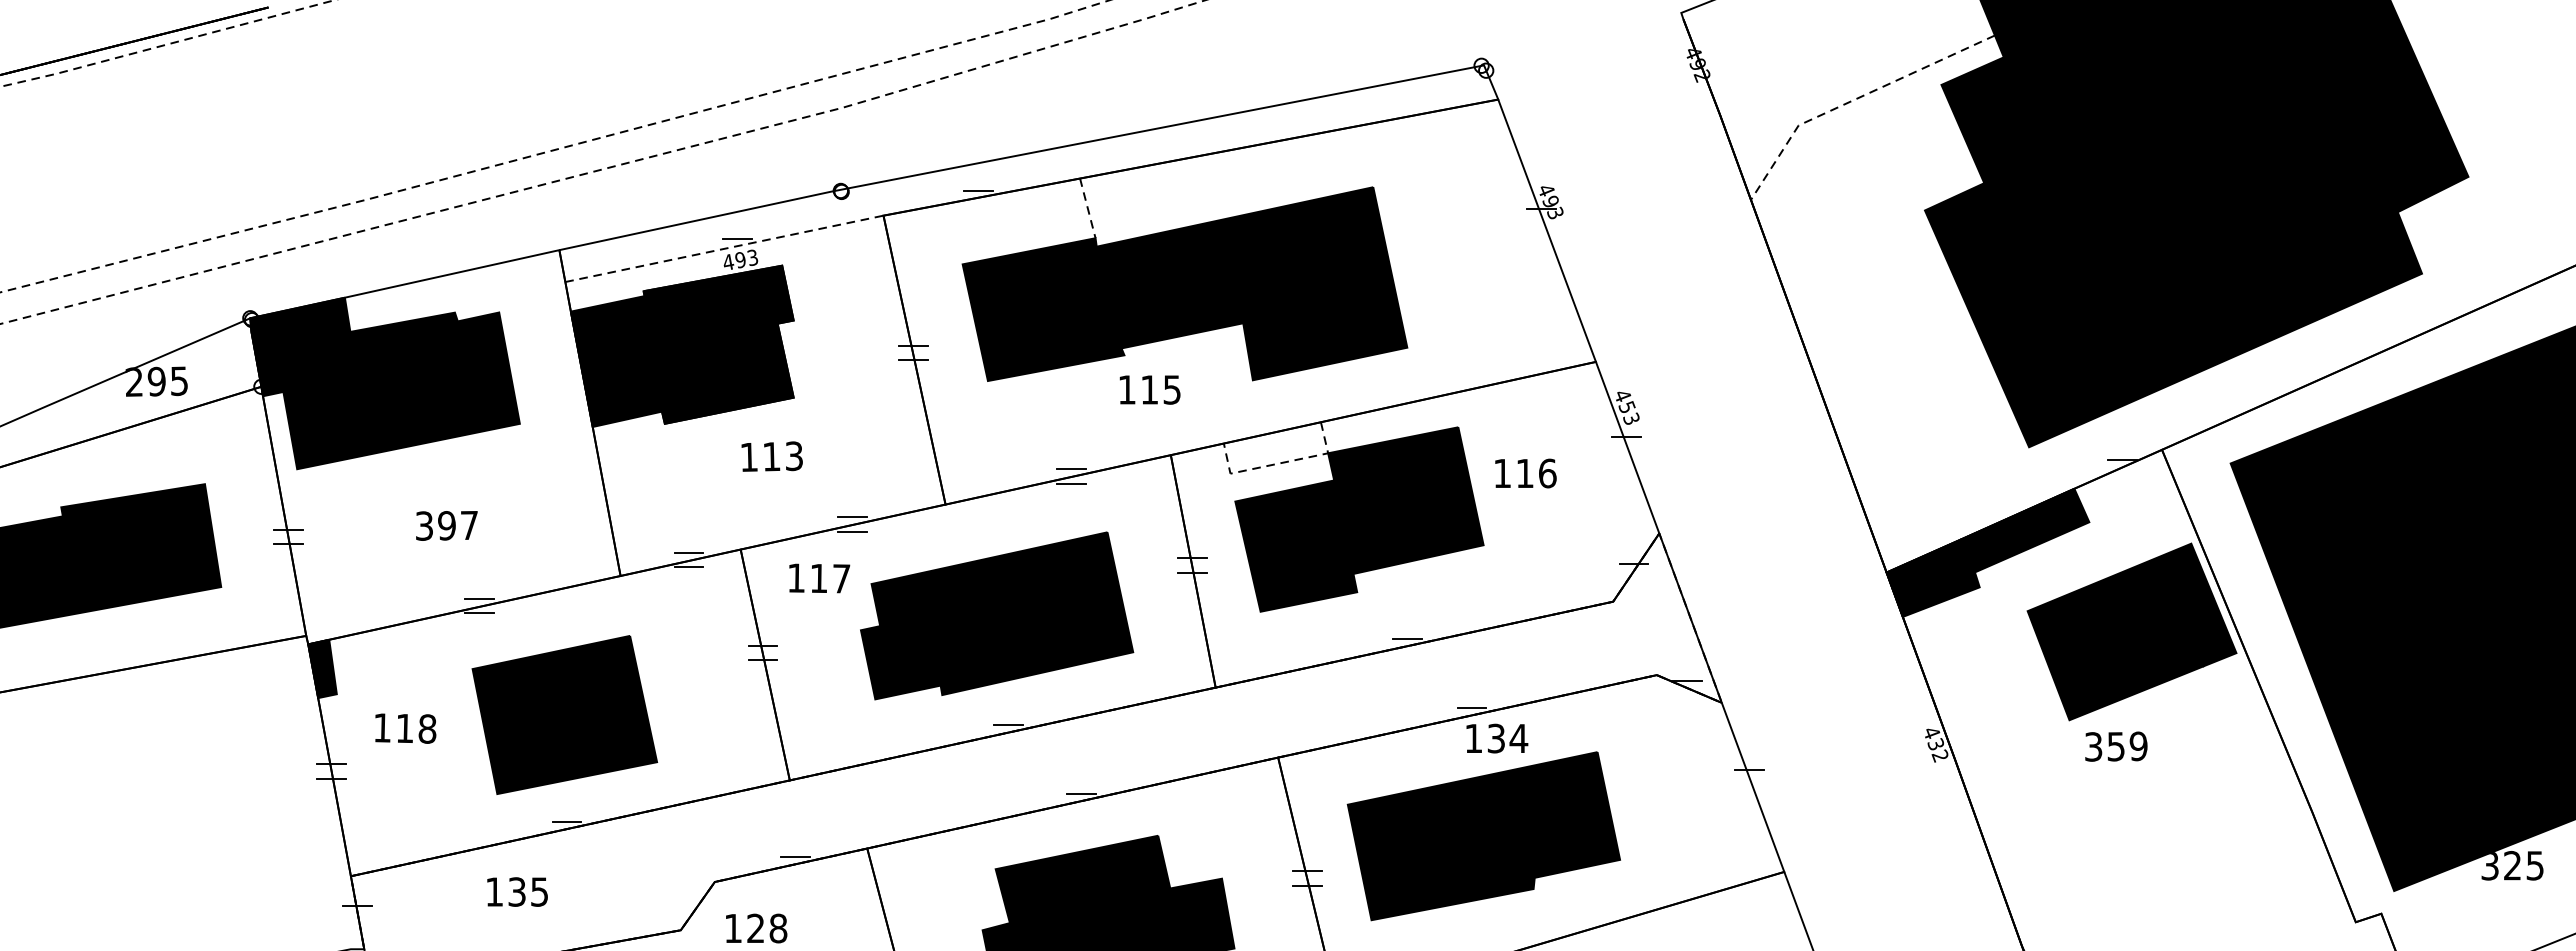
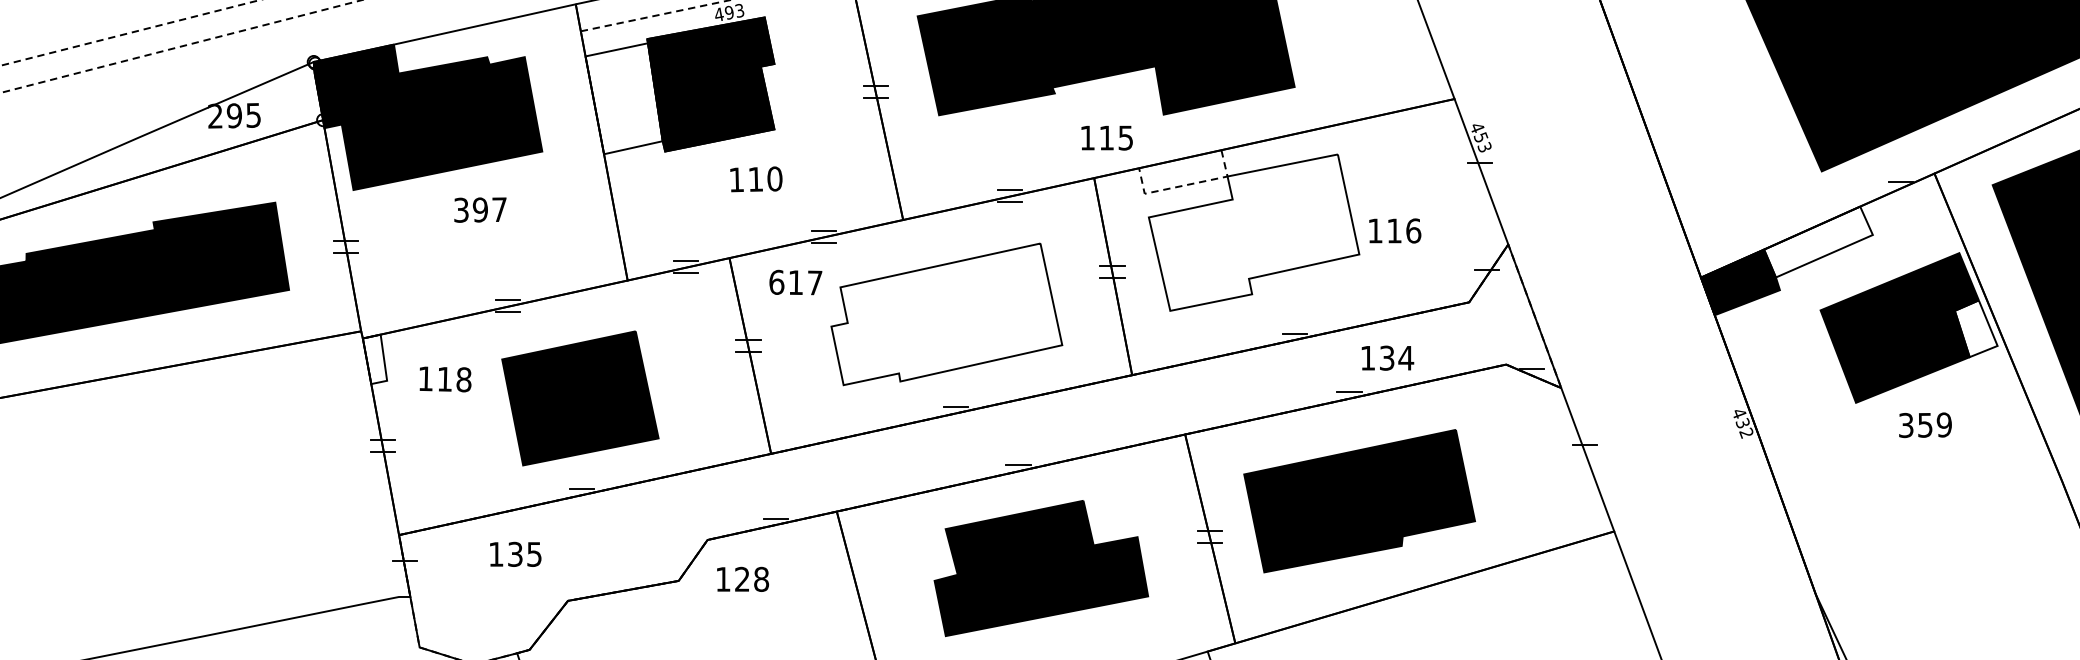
fill: (615, 361) -> (623, 98), removed
text: (1149, 389) -> (1106, 137), moved
text: (794, 456) -> (775, 179), 113 -> 110
text: (1525, 473) -> (1394, 230), moved
fill: (1359, 519) -> (1254, 232), removed
text: (446, 525) -> (480, 209), moved
fill: (2025, 530) -> (1818, 241), removed
text: (796, 577) -> (776, 281), 117 -> 617
fill: (996, 615) -> (946, 314), removed
fill: (2211, 632) -> (1976, 328), removed
fill: (322, 668) -> (374, 358), removed
text: (405, 728) -> (445, 379), moved
text: (1497, 738) -> (1388, 358), moved
text: (2116, 746) -> (1925, 425), moved
text: (517, 891) -> (515, 553), moved

